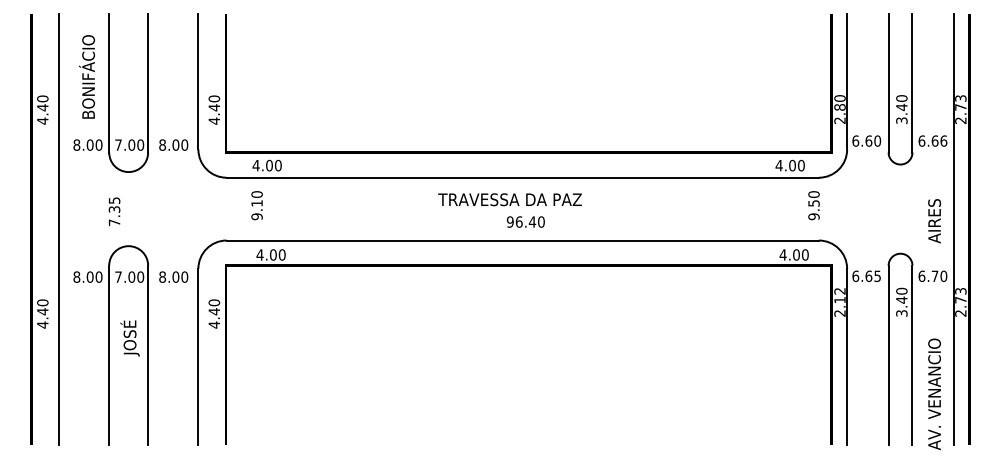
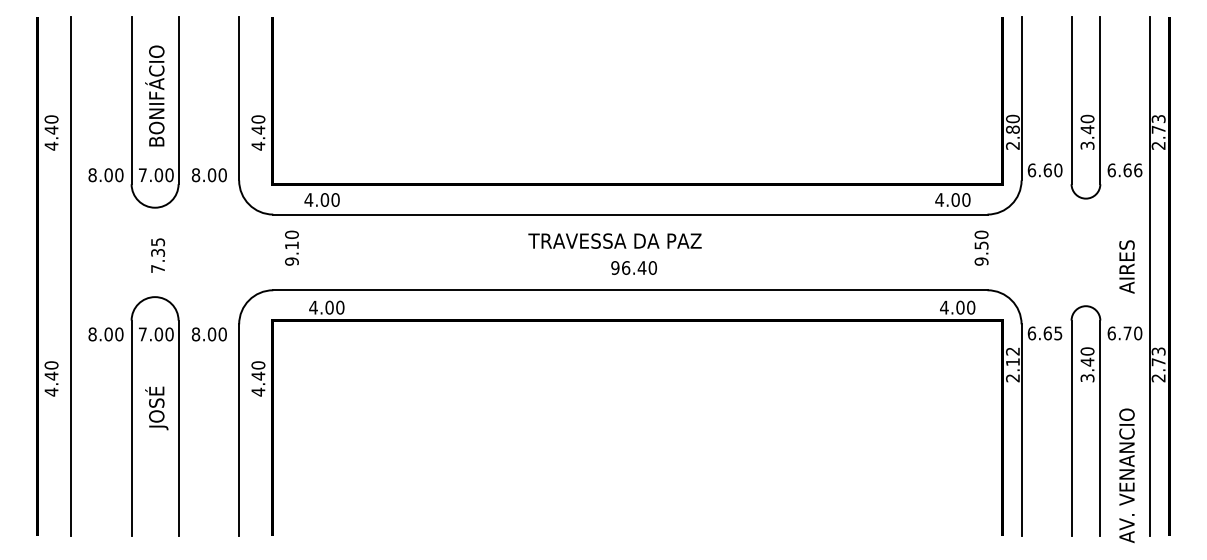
text: (86, 76) -> (154, 95), moved
text: (256, 205) -> (291, 247), moved
text: (114, 211) -> (158, 255), moved

